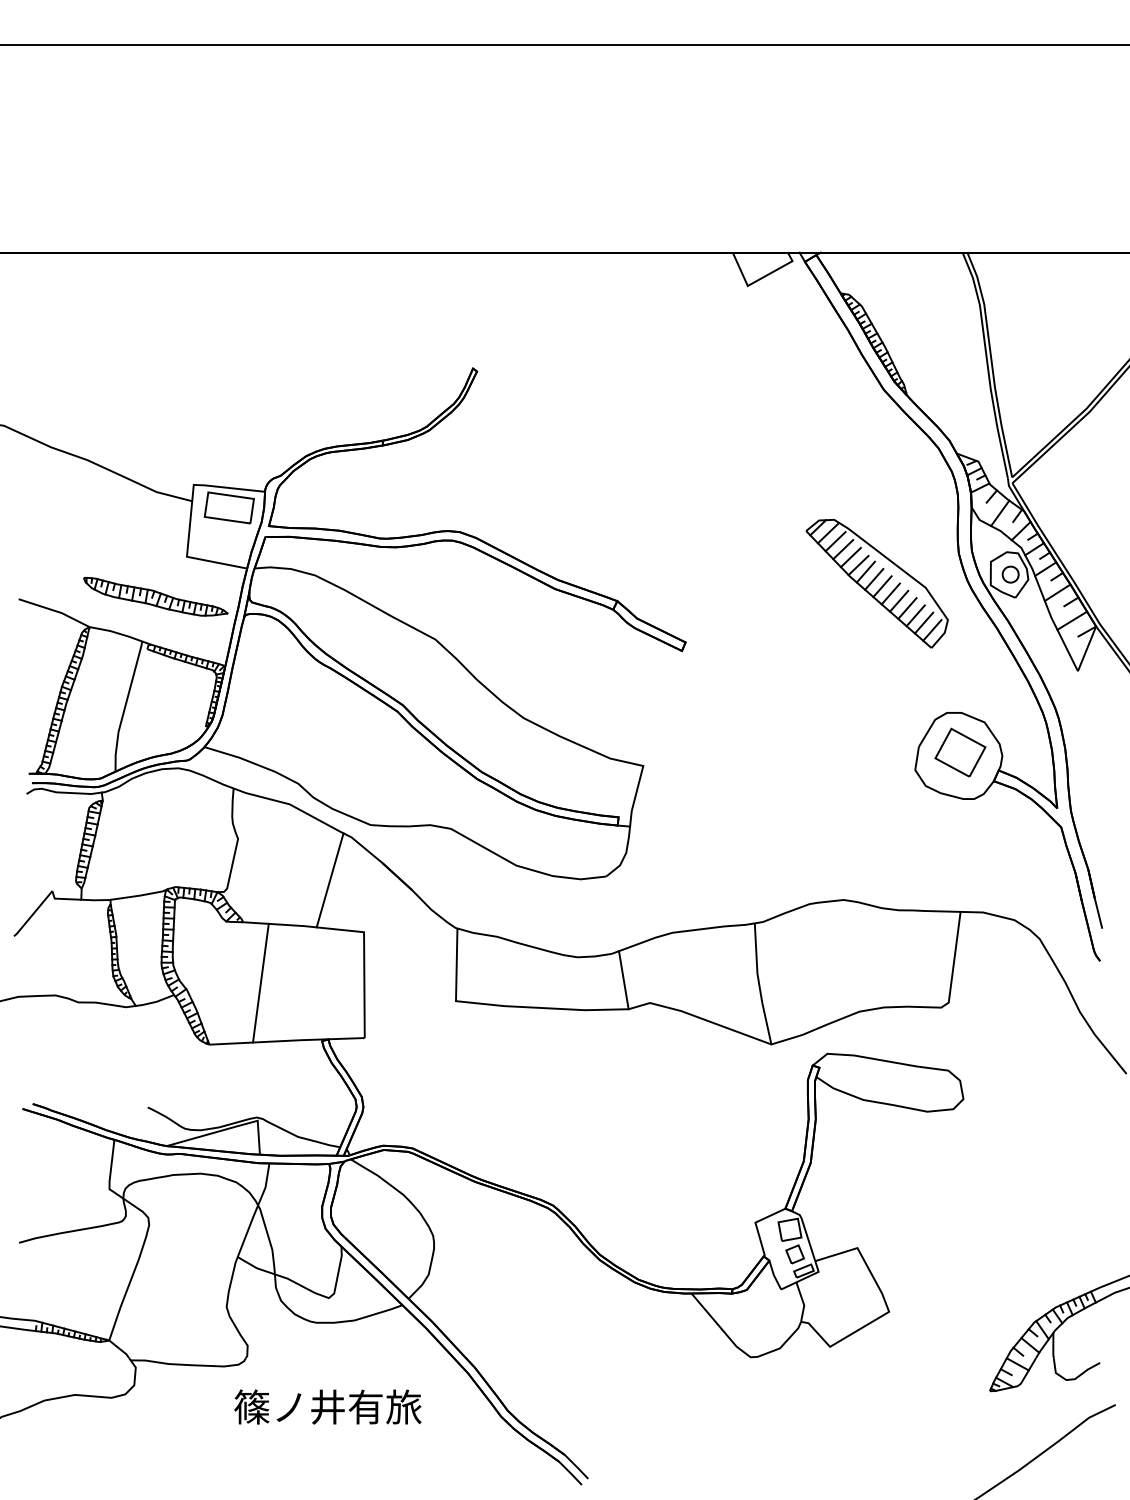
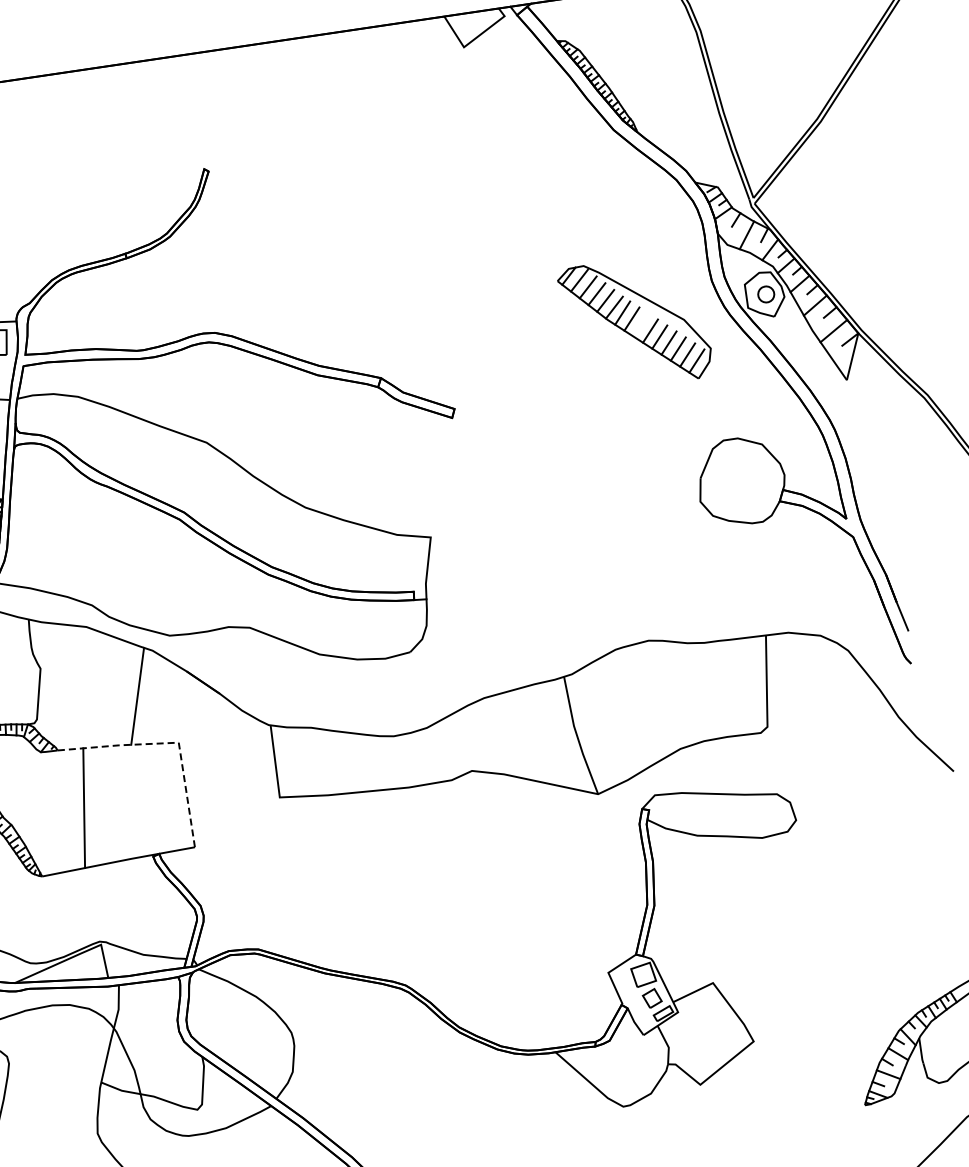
line: (882, 586) -> (641, 324), removed
part: (960, 752) -> (742, 477), removed
line: (356, 931) -> (171, 743), solid -> dashed
line: (623, 980) -> (442, 752), removed

